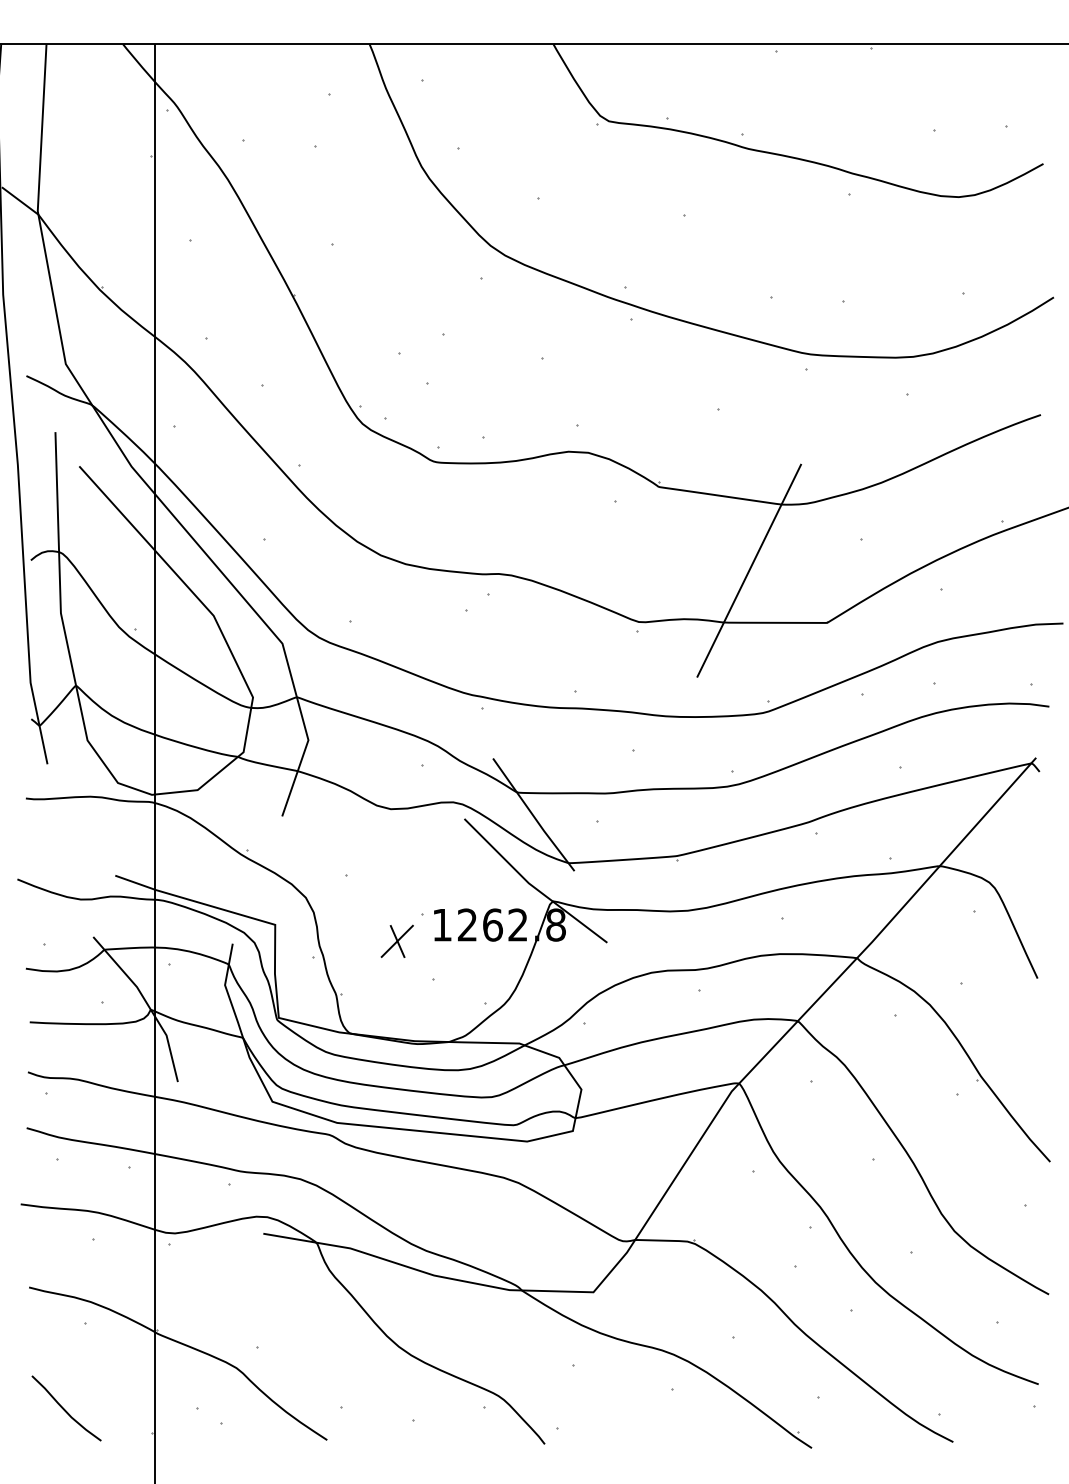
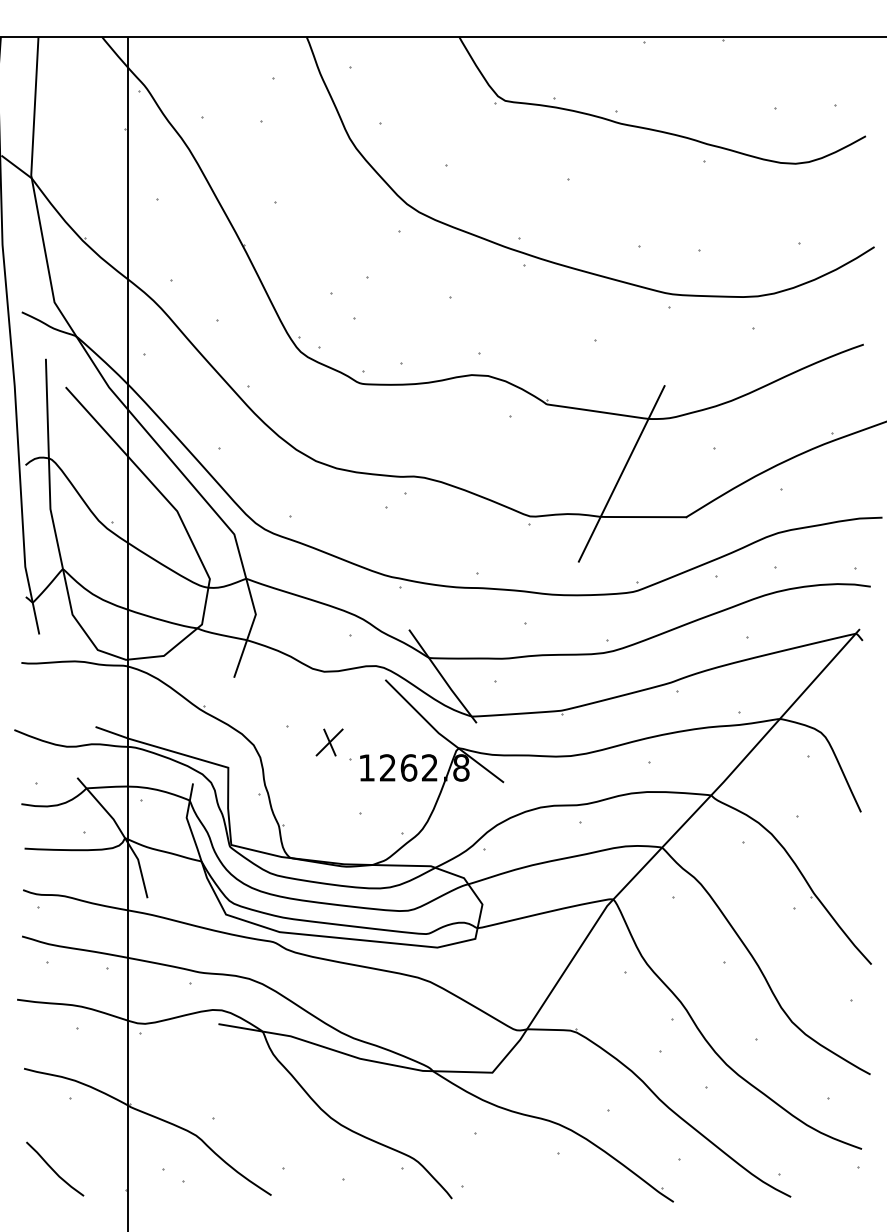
part: (397, 941) -> (329, 742), moved

